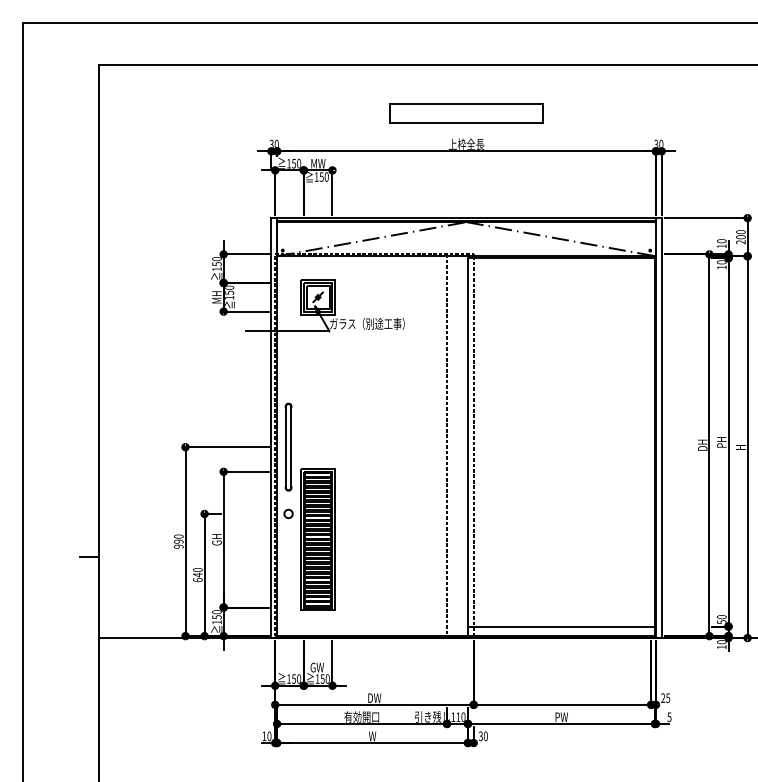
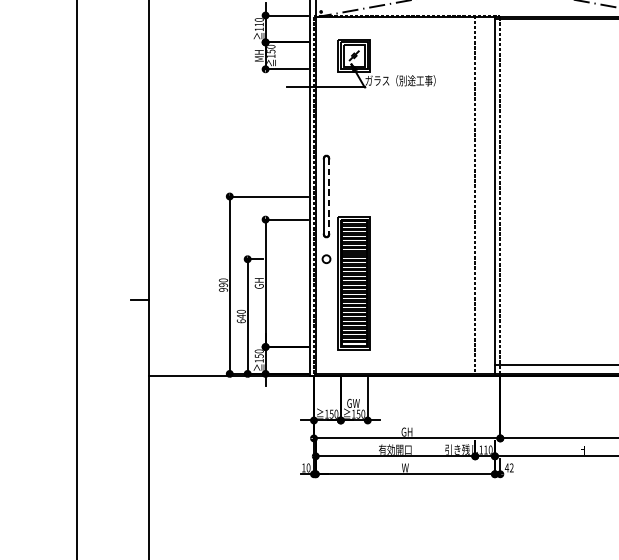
text: (216, 264) -> (258, 25), 150 -> 110
line: (291, 447) -> (329, 196), solid -> dashed
text: (374, 697) -> (407, 431), DW -> GH
text: (561, 716) -> (582, 449), PW -> H
text: (482, 736) -> (508, 468), 30 -> 42

